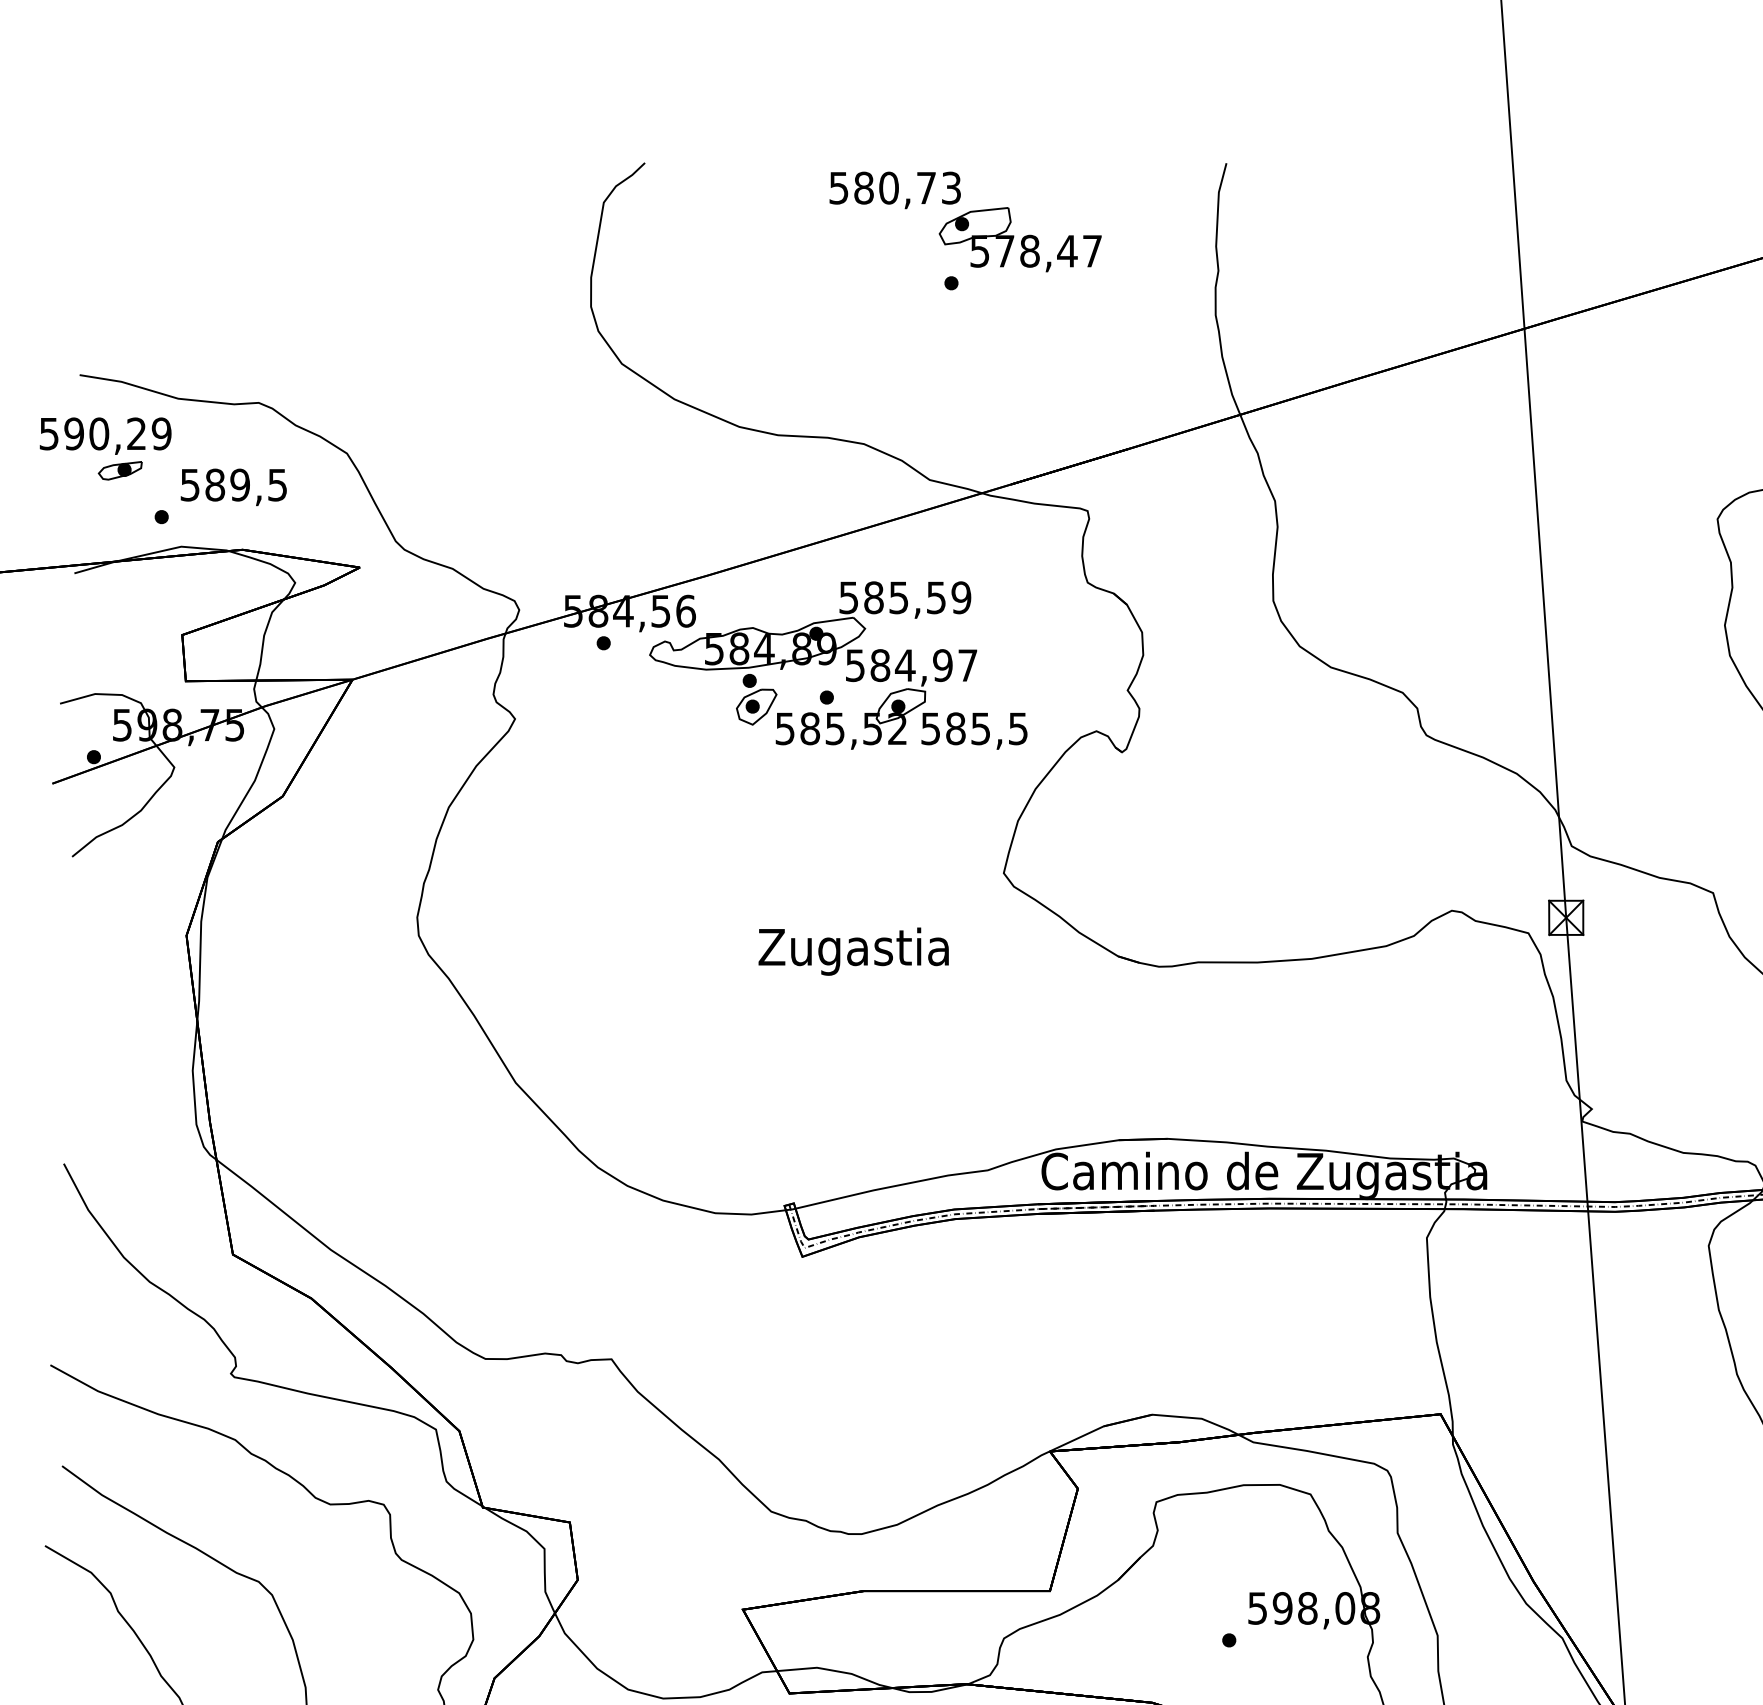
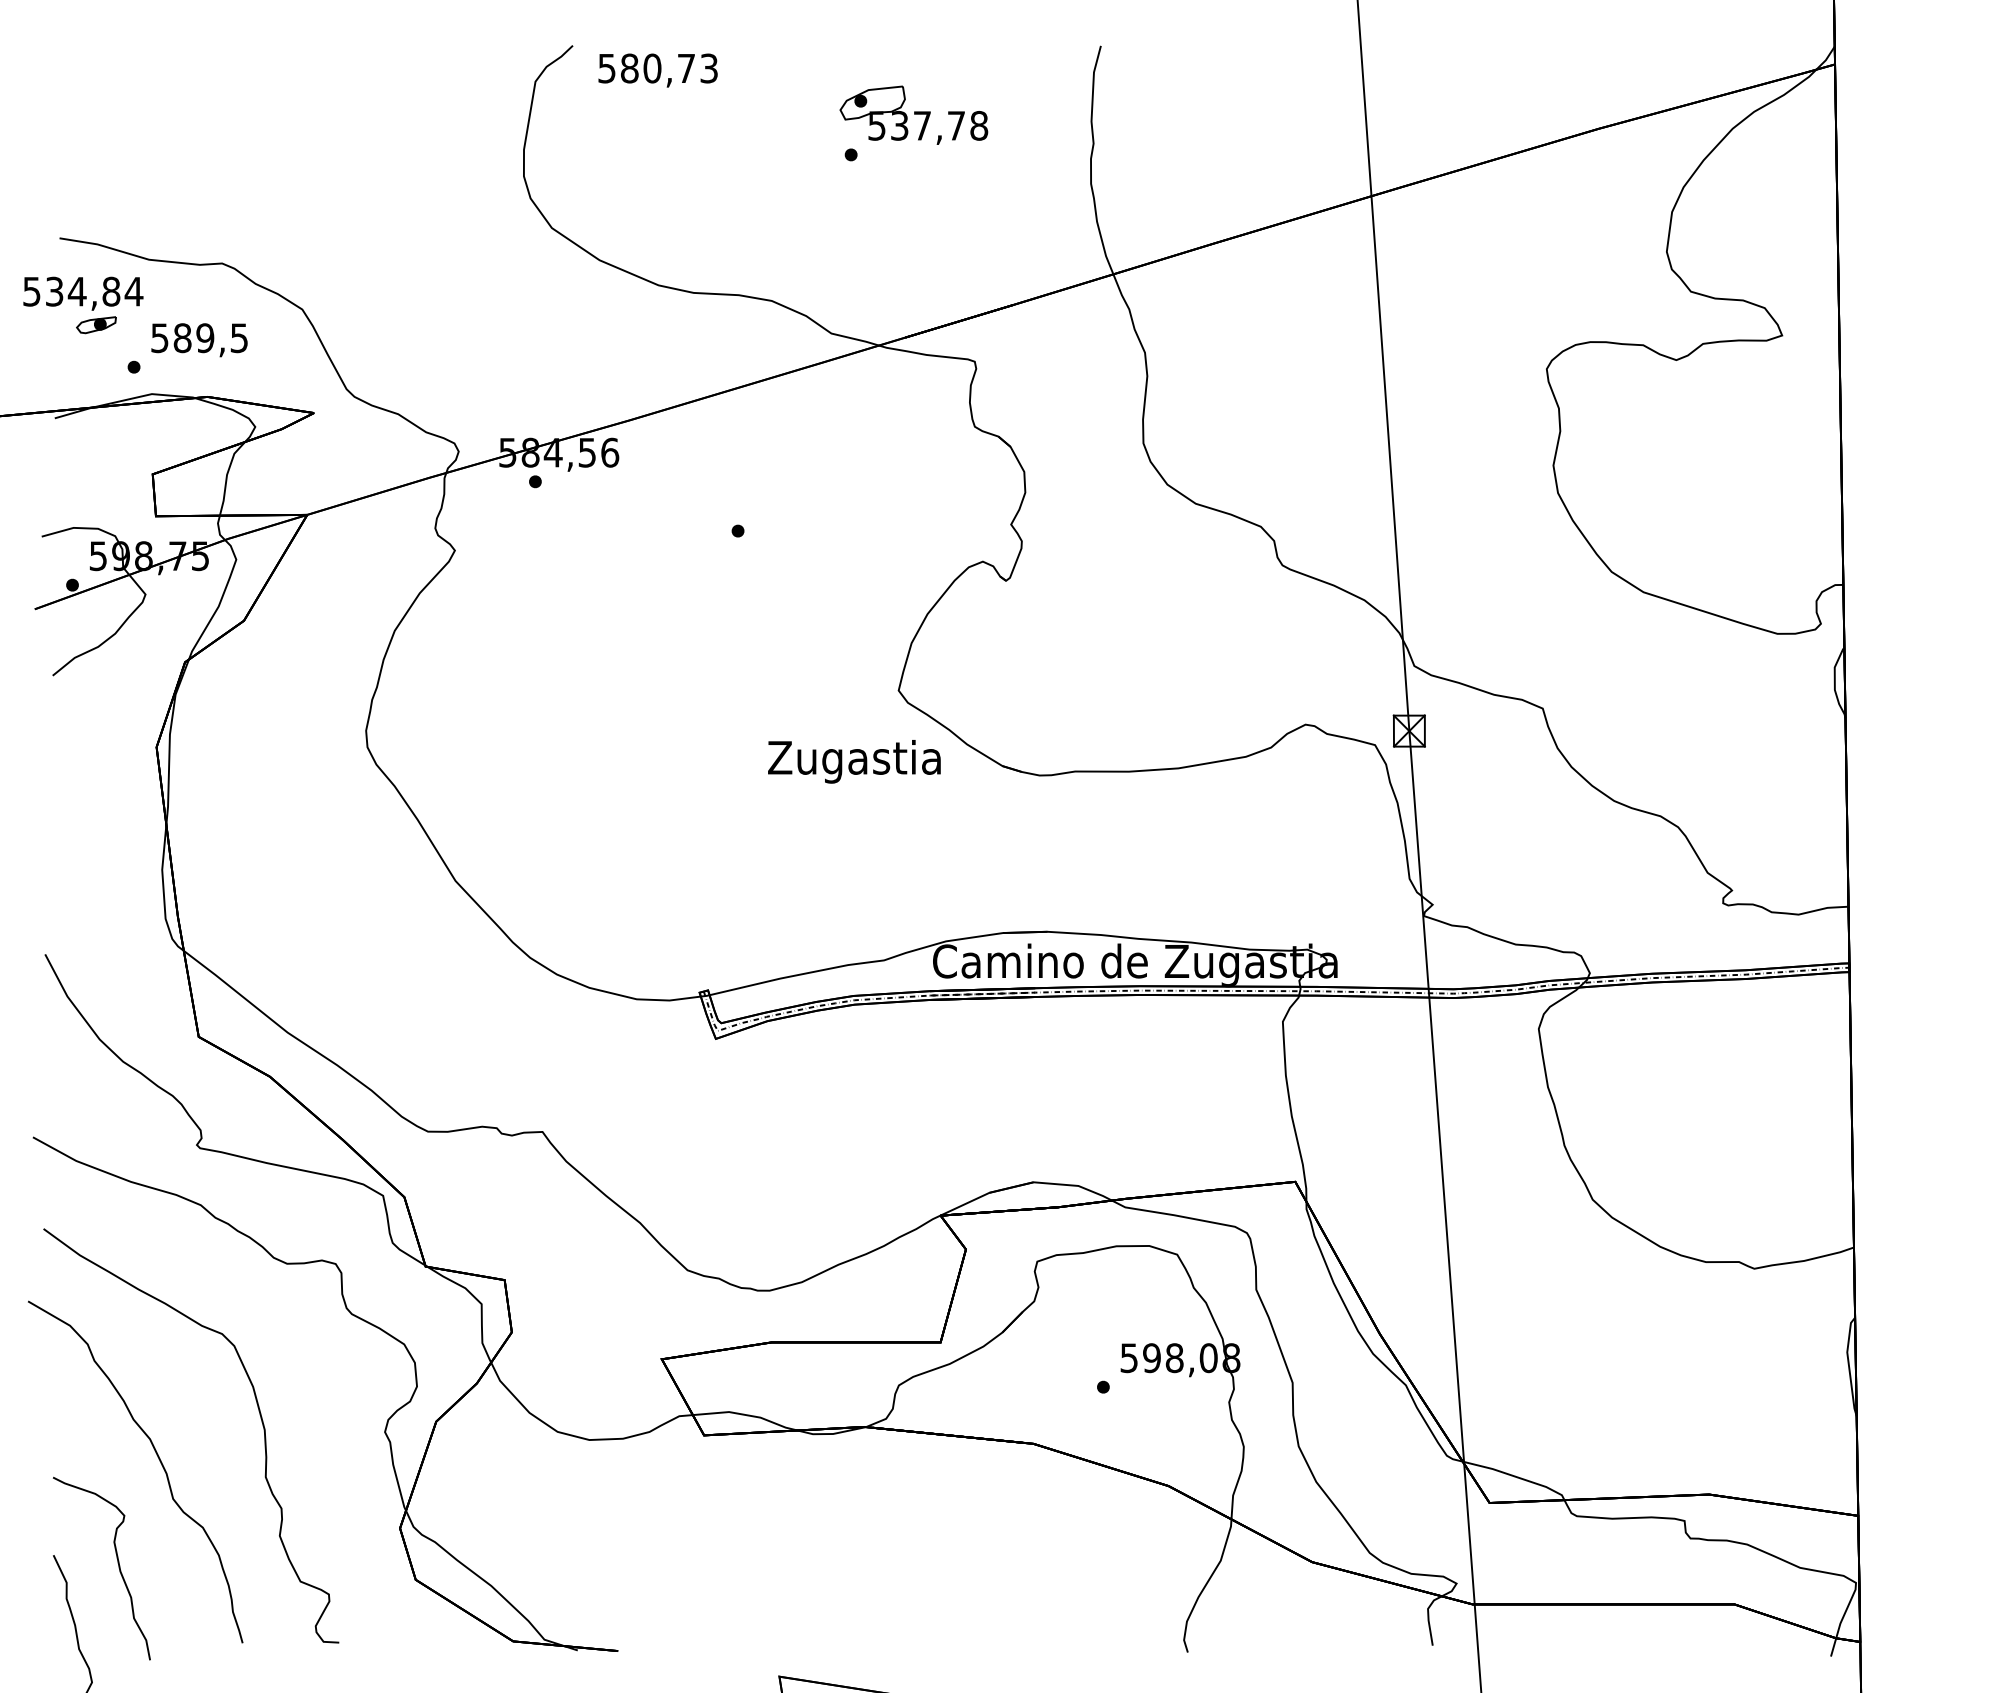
text: (894, 190) -> (657, 70), moved
text: (1048, 250) -> (939, 125), 578,47 -> 537,78
text: (118, 433) -> (94, 291), 590,29 -> 534,84
part: (838, 664) -> (748, 501), removed
text: (853, 951) -> (854, 761), moved

